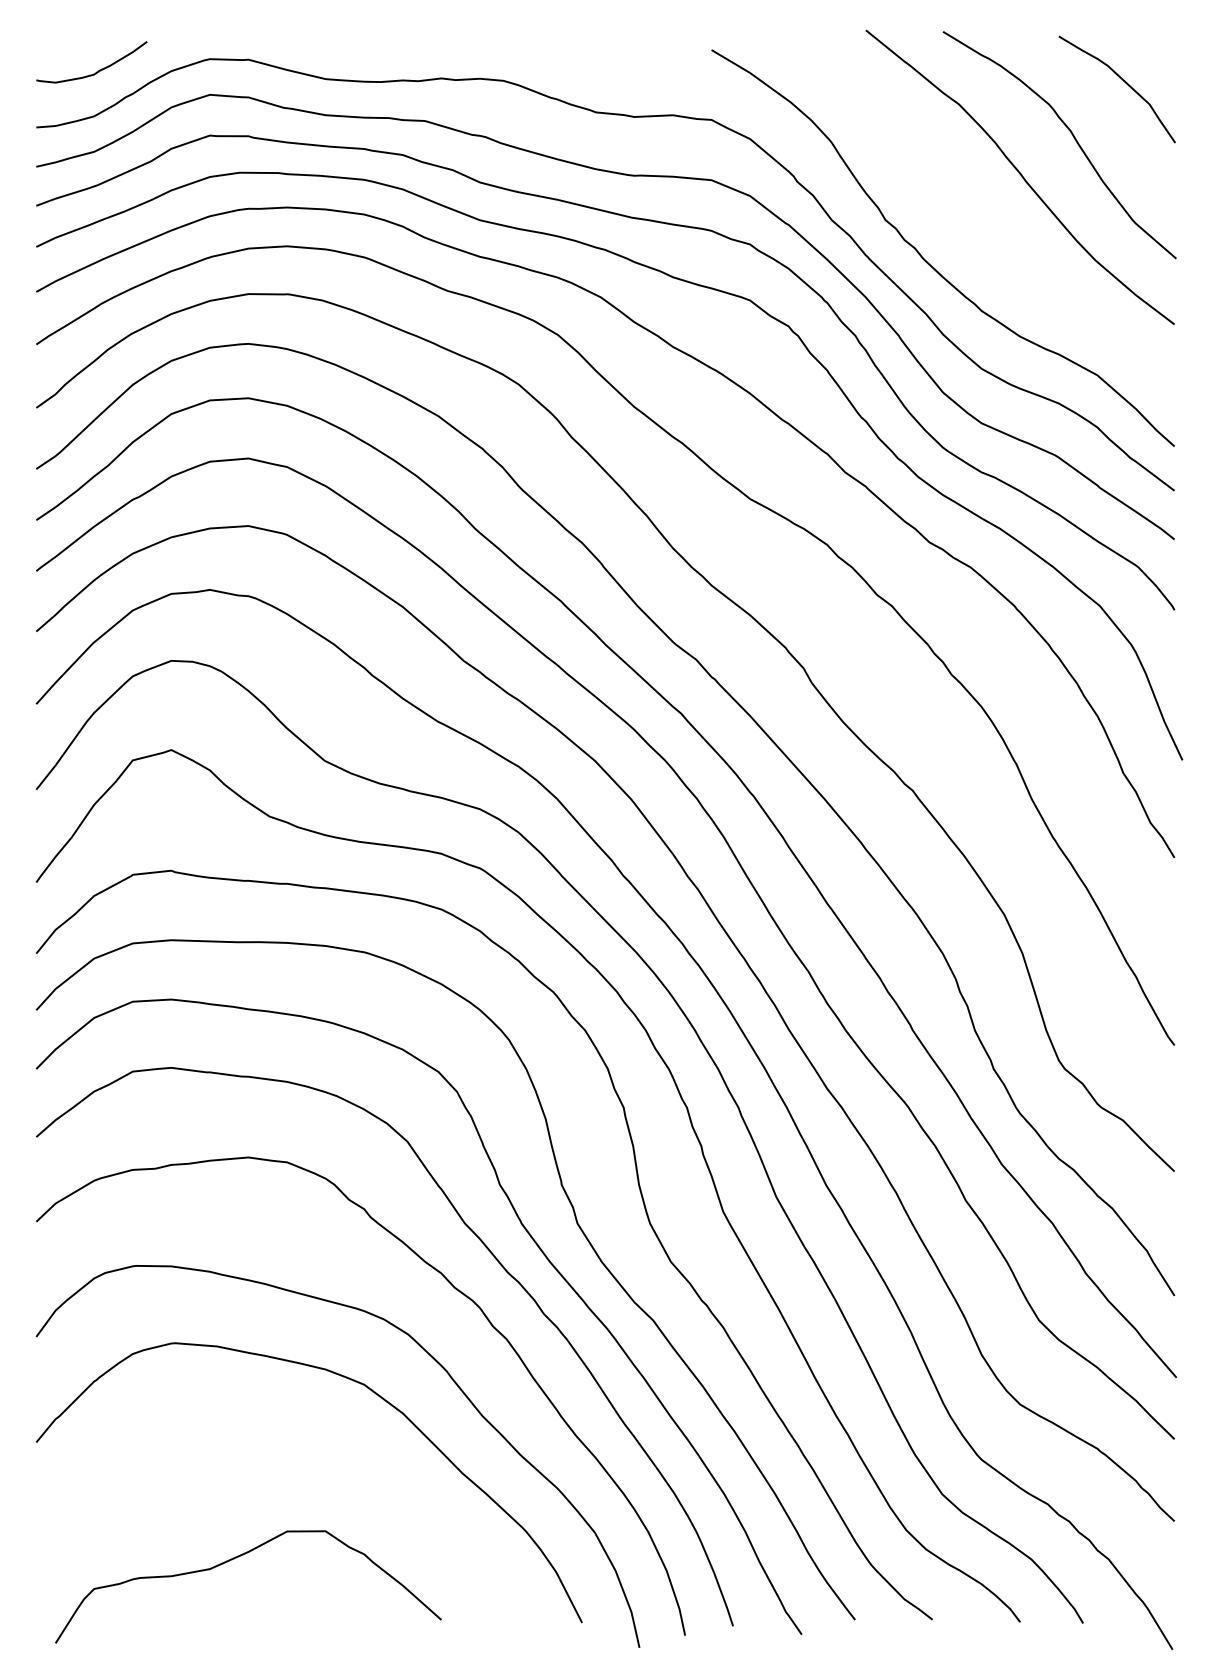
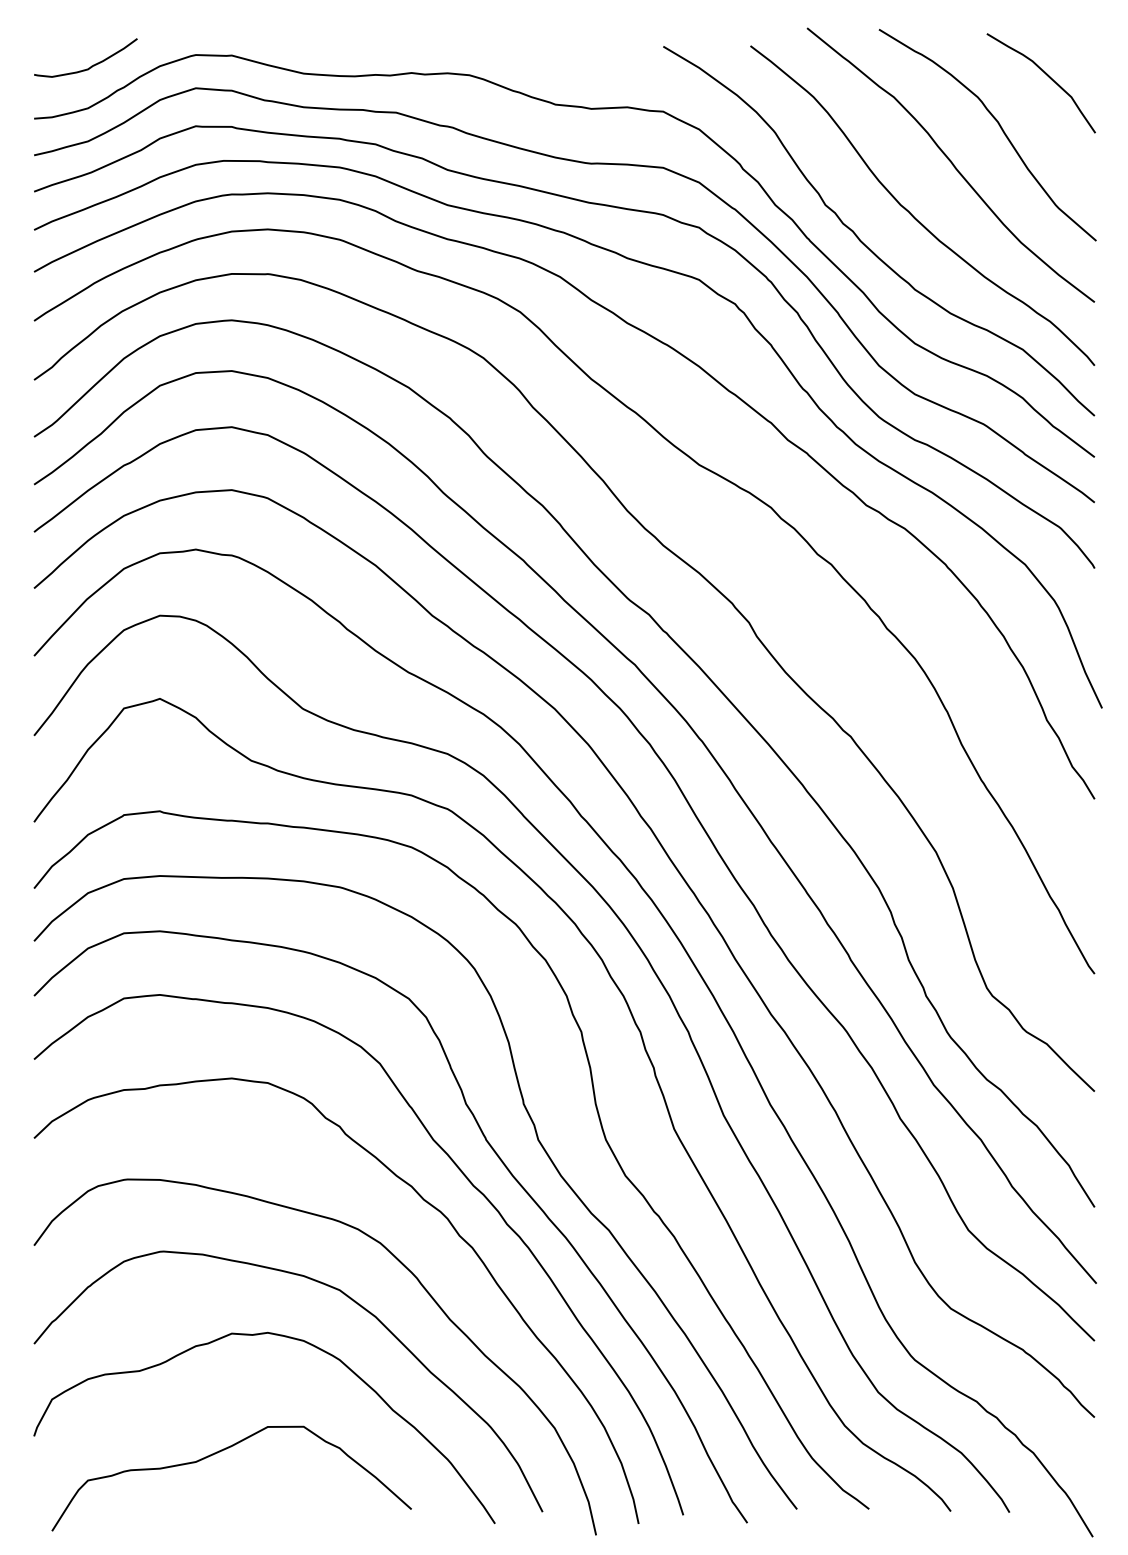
curve: (979, 230) -> (912, 214), added
curve: (274, 1433) -> (256, 1335), added

